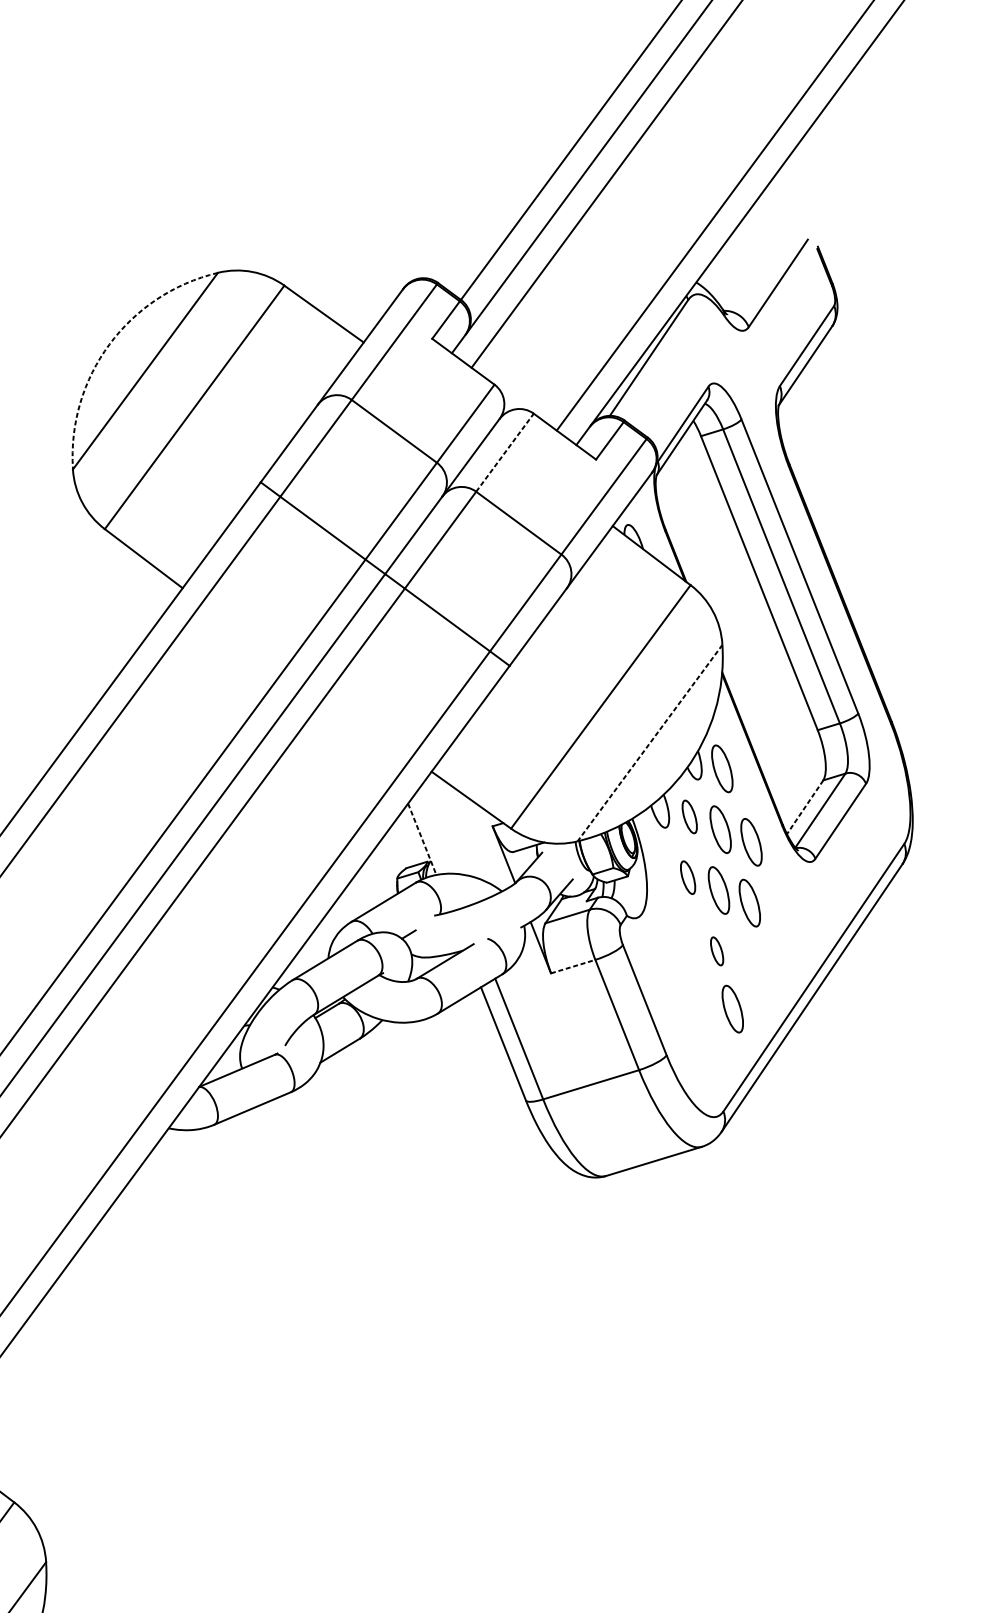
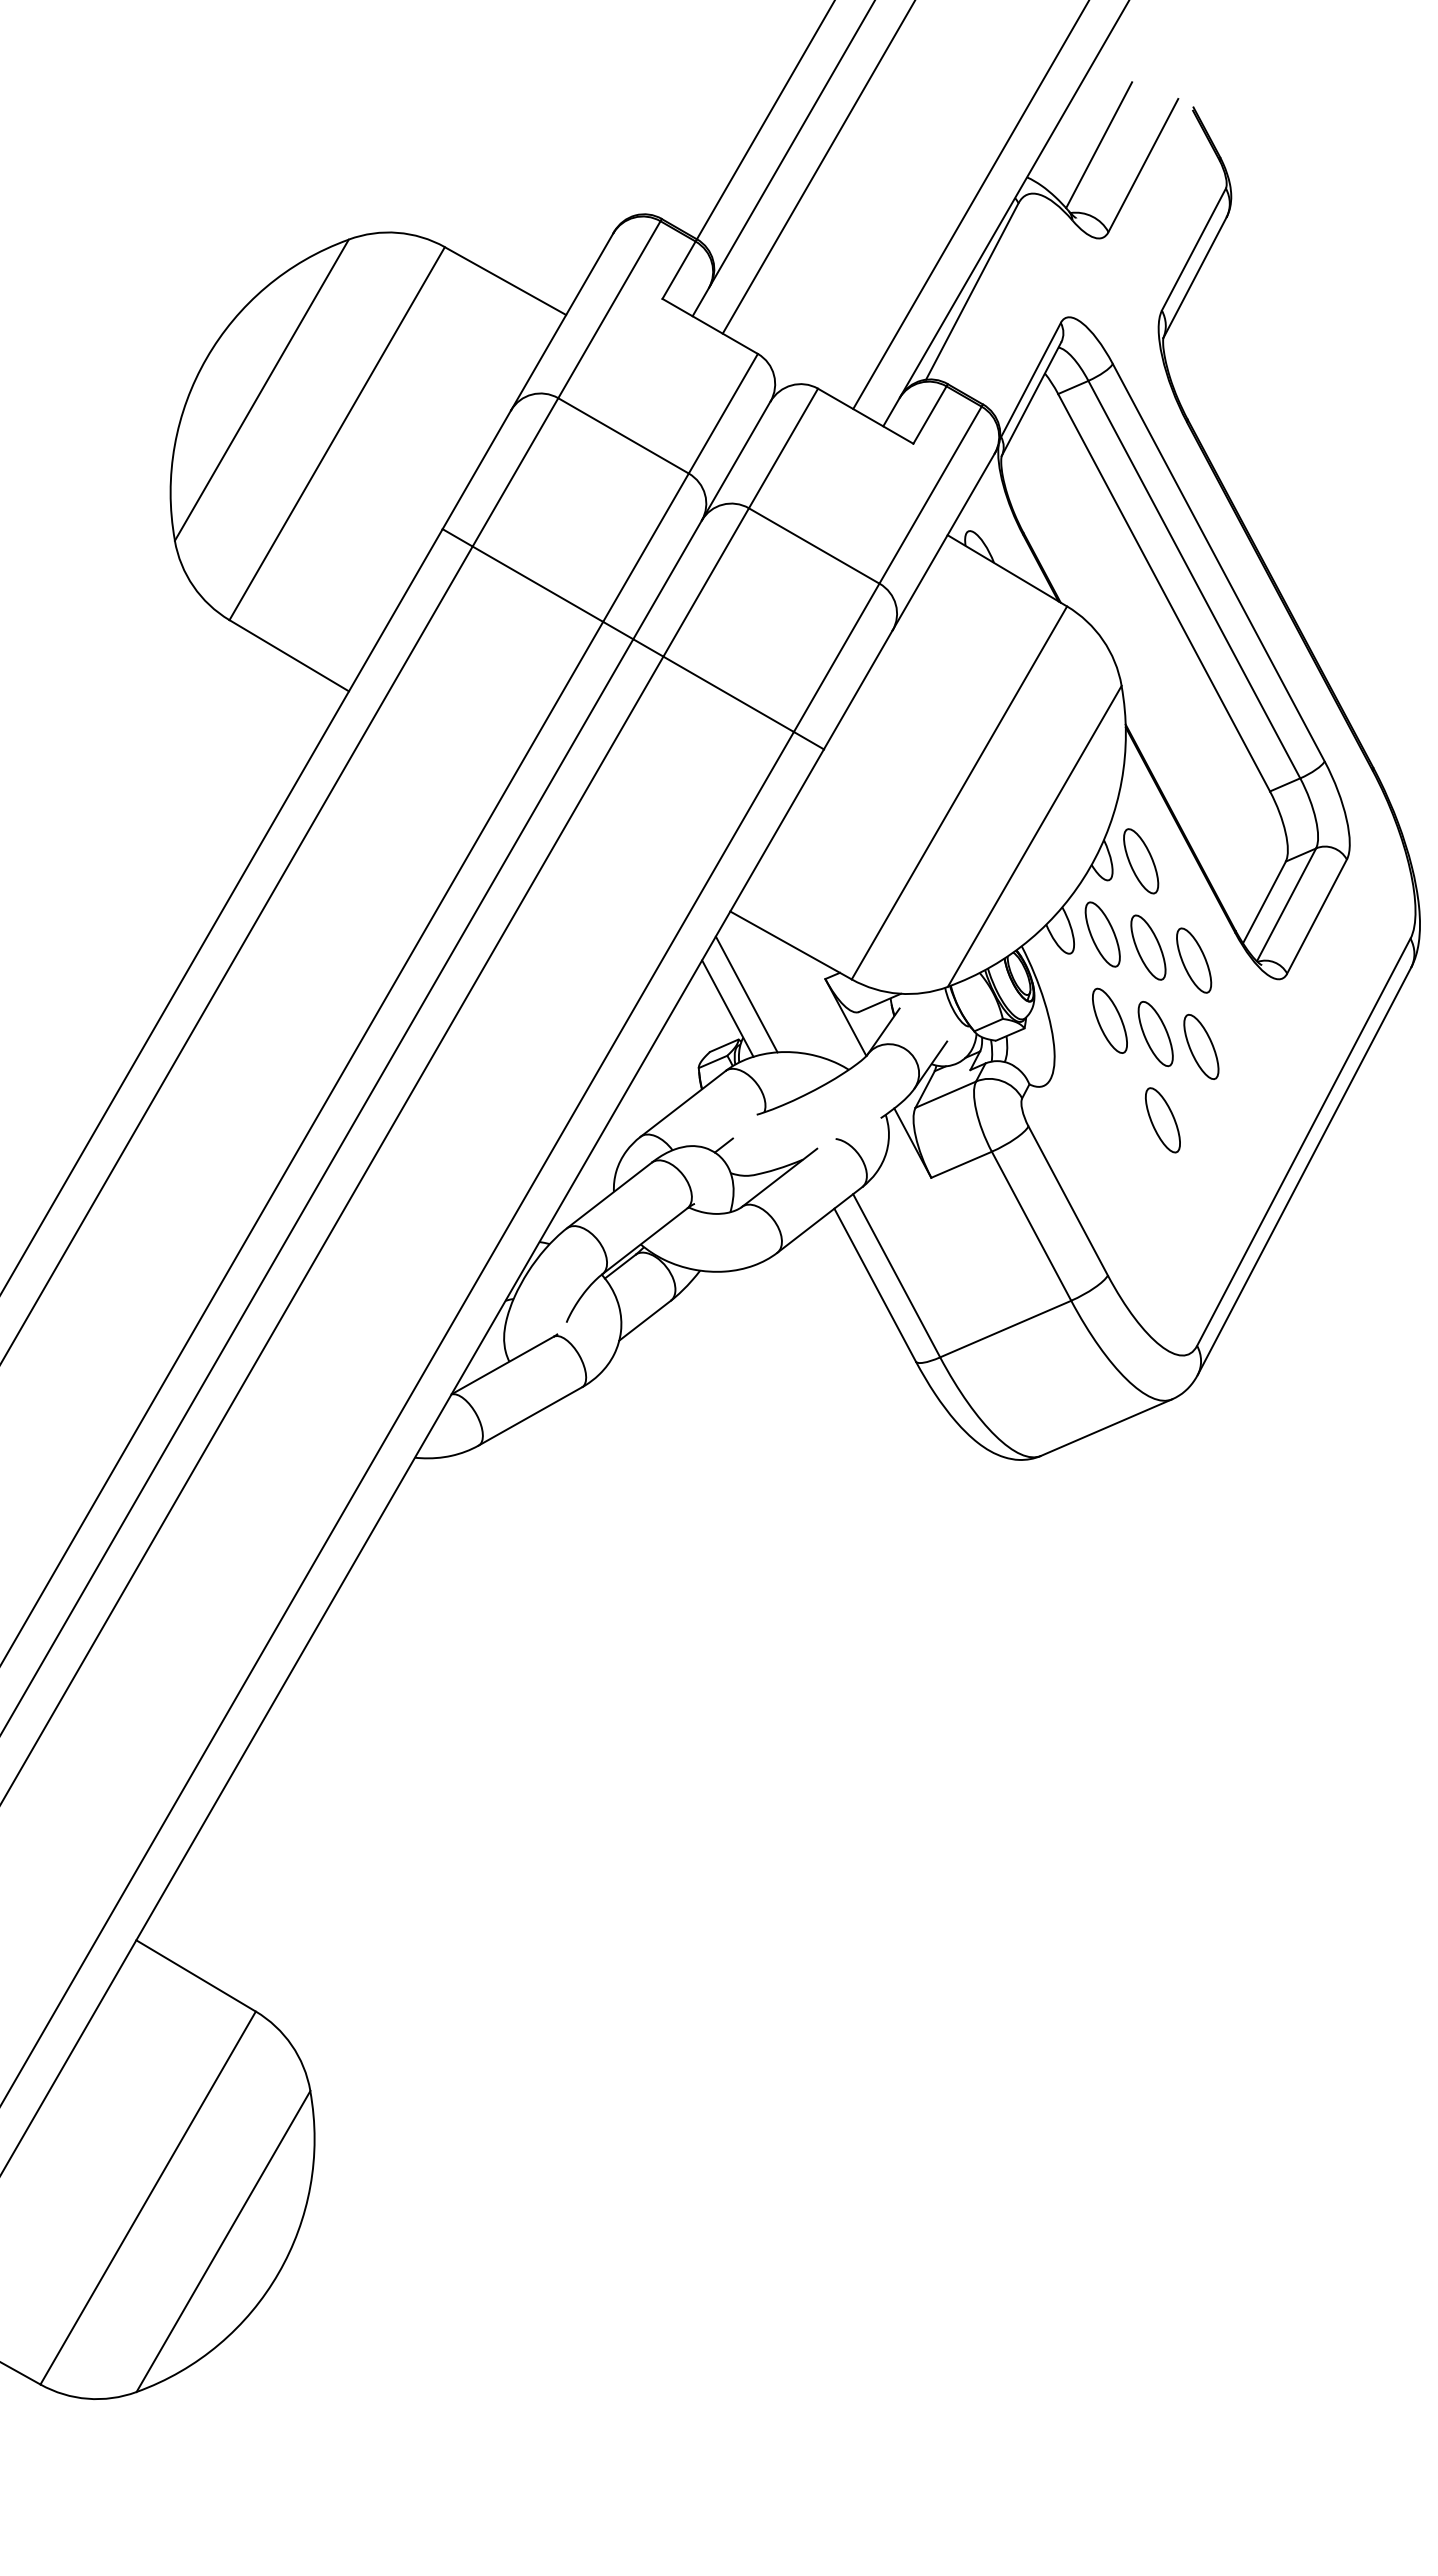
line: (749, 265) -> (1099, 145), added
arc: (109, 344) -> (206, 358), dashed -> solid
line: (505, 452) -> (783, 448), dashed -> solid
line: (649, 743) -> (1034, 836), dashed -> solid
line: (805, 807) -> (1264, 902), dashed -> solid
part: (689, 816) -> (1102, 934), size x1.43
line: (436, 830) -> (746, 994), added
line: (422, 839) -> (727, 1008), dashed -> solid
part: (687, 877) -> (1109, 1020), size x1.43
part: (716, 951) -> (1162, 1120), size x1.67
line: (573, 966) -> (961, 1164), dashed -> solid
part: (733, 1009) -> (1194, 1199), removed

